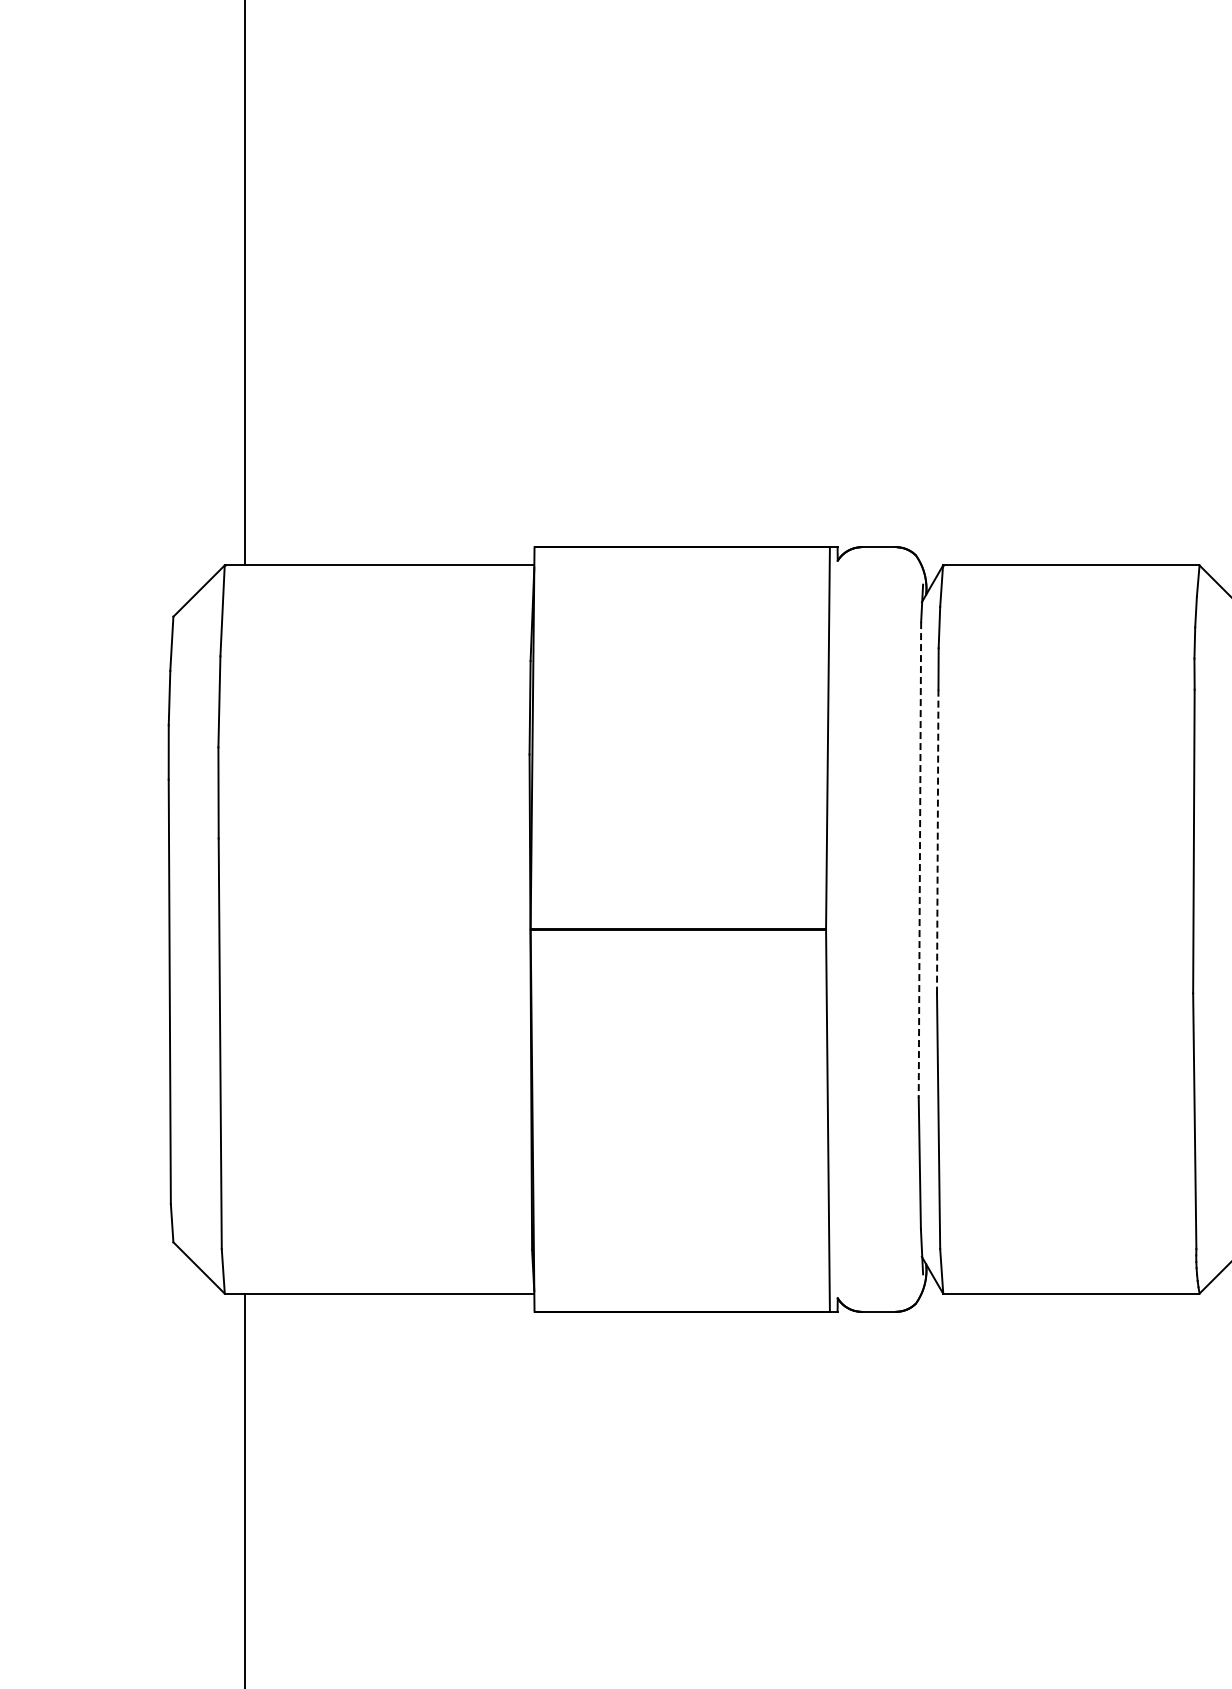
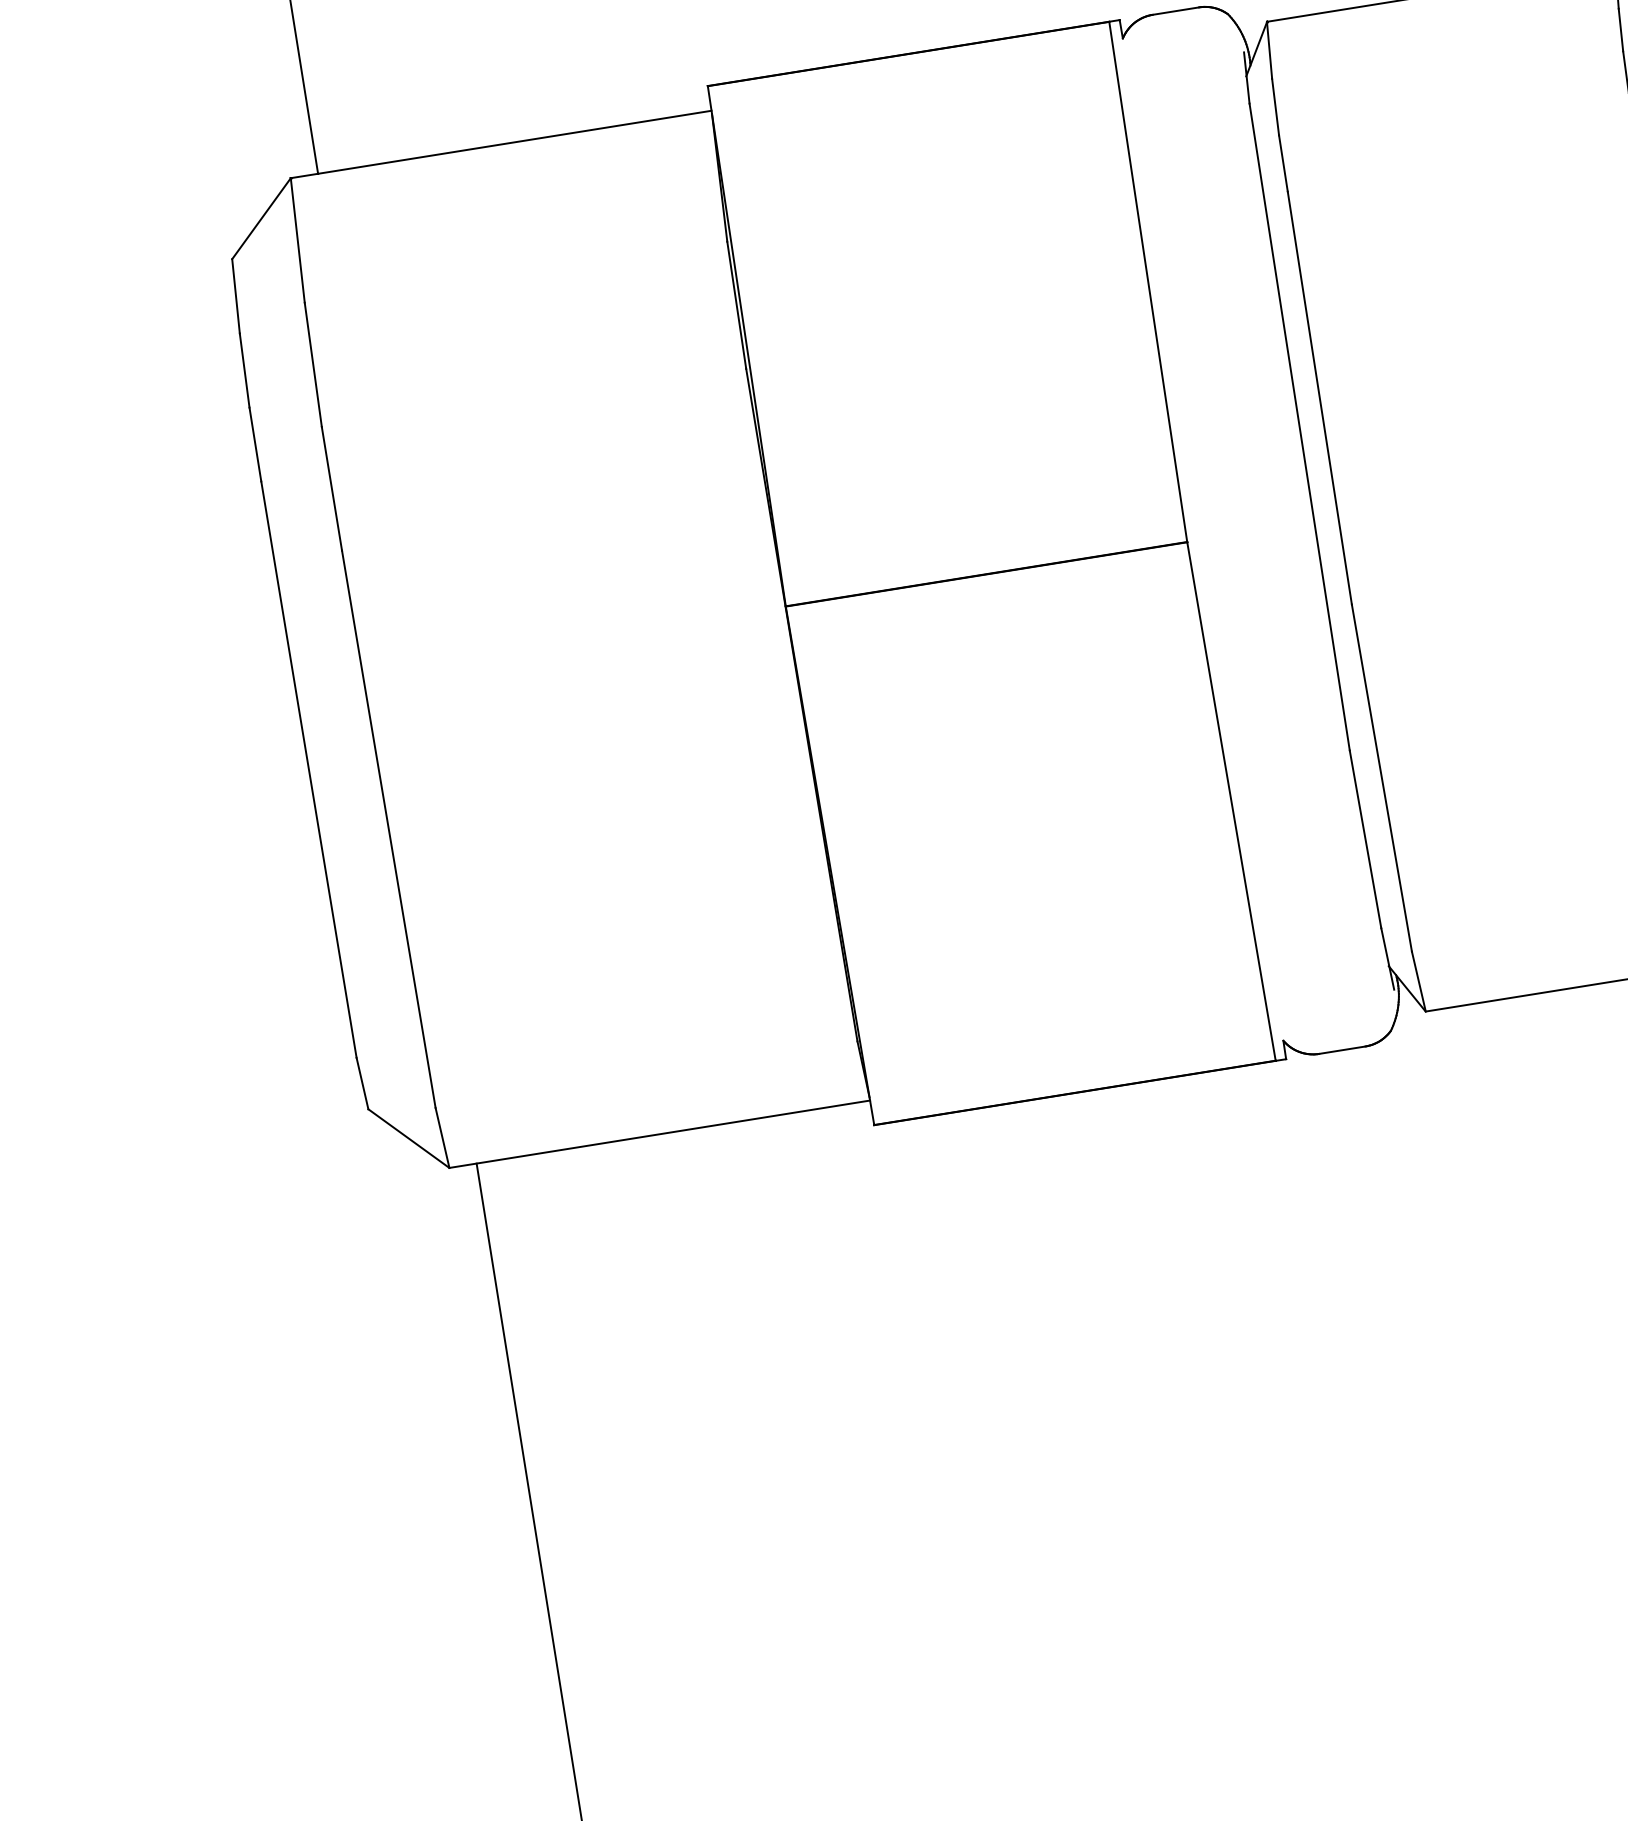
line: (937, 841) -> (1319, 398), dashed -> solid
line: (919, 859) -> (1298, 426), dashed -> solid

